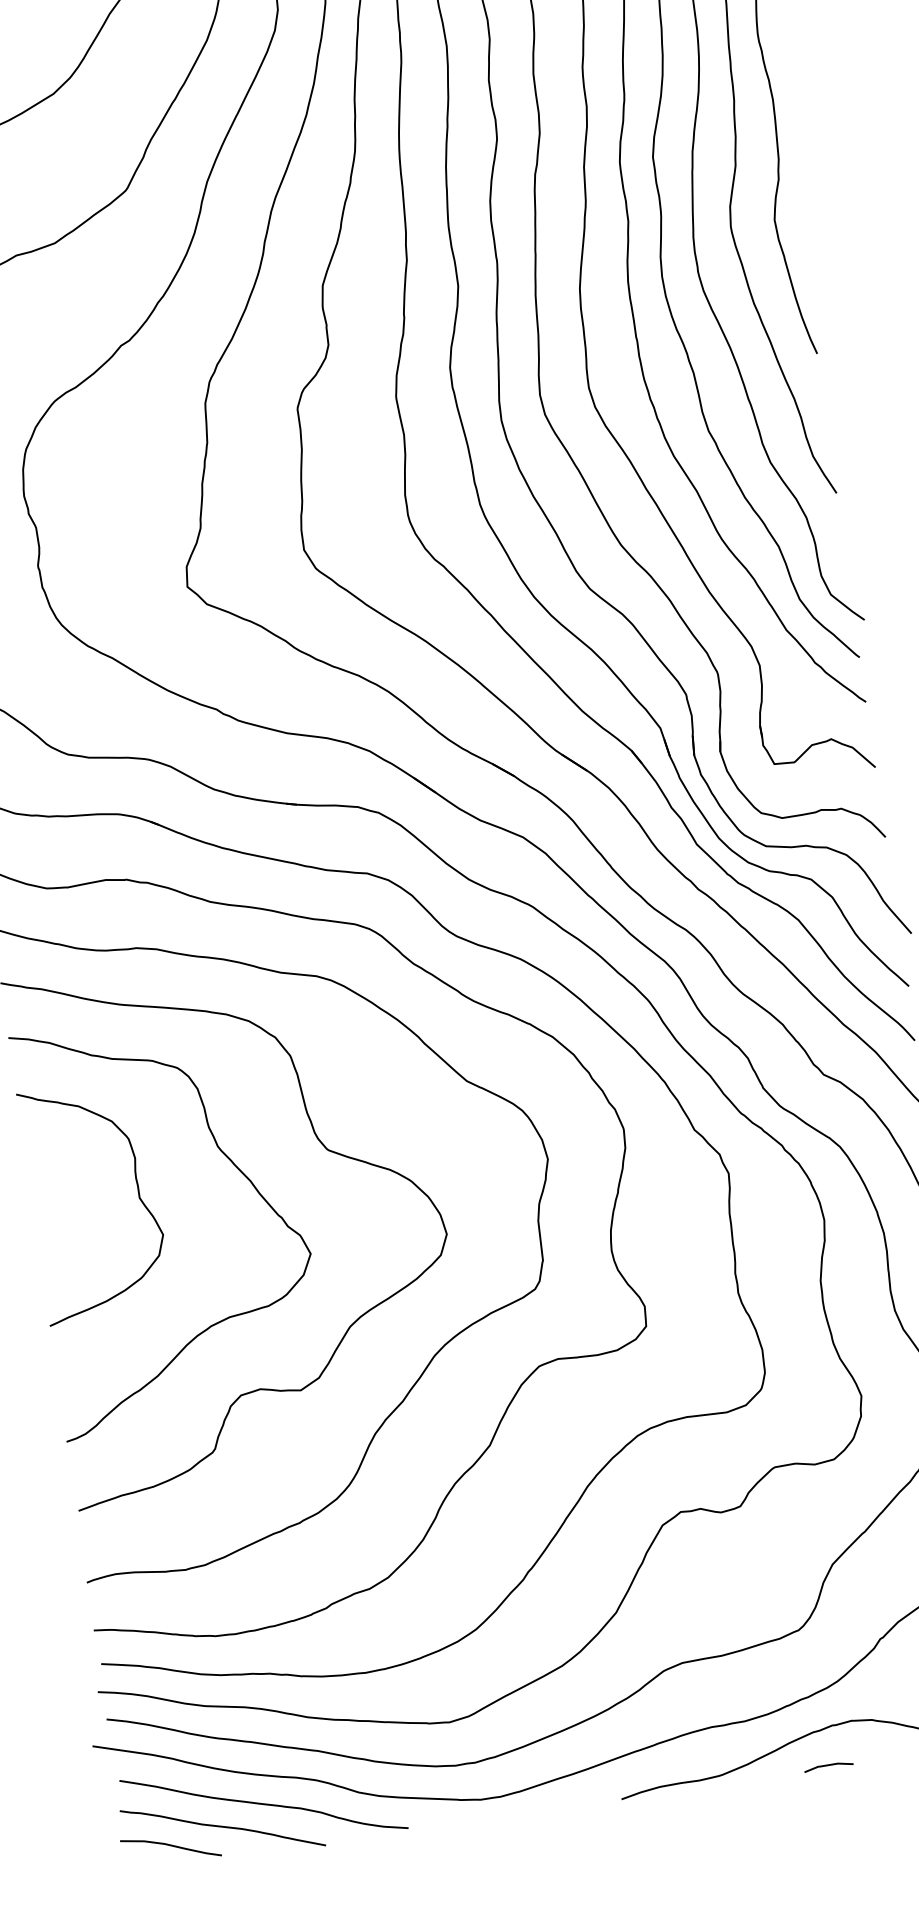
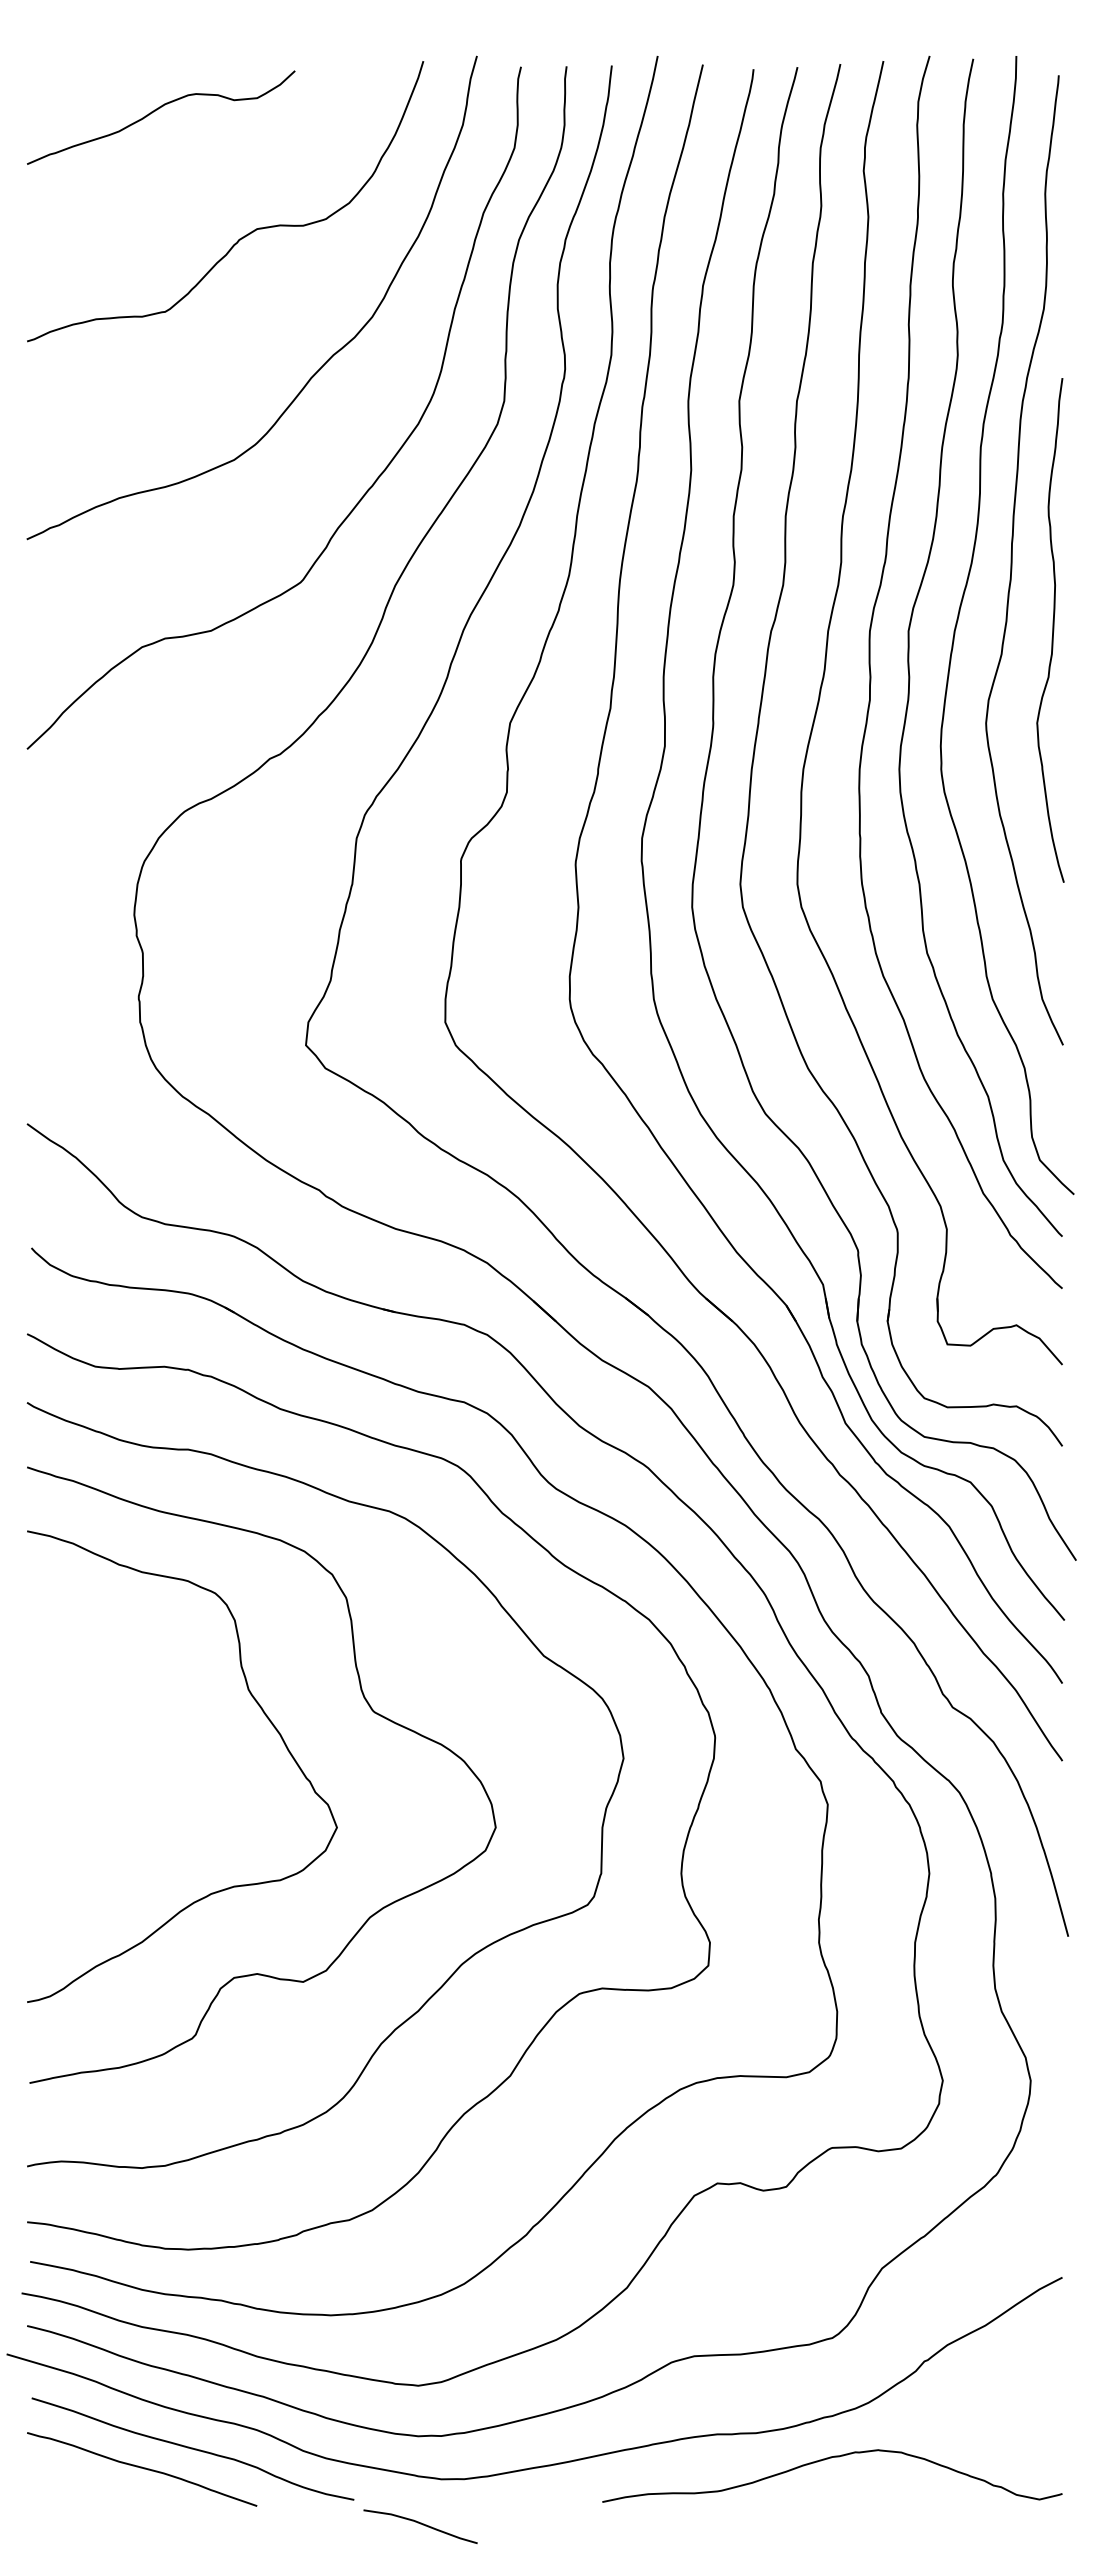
curve: (138, 1194) -> (149, 1731), removed
line: (828, 1765) -> (844, 2497), removed
curve: (170, 1846) -> (420, 2524), moved

